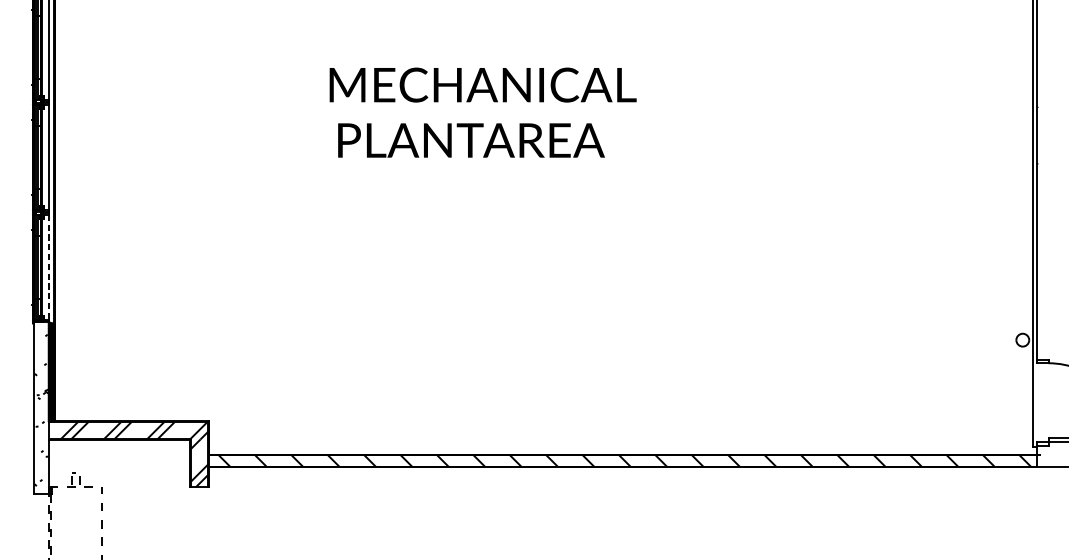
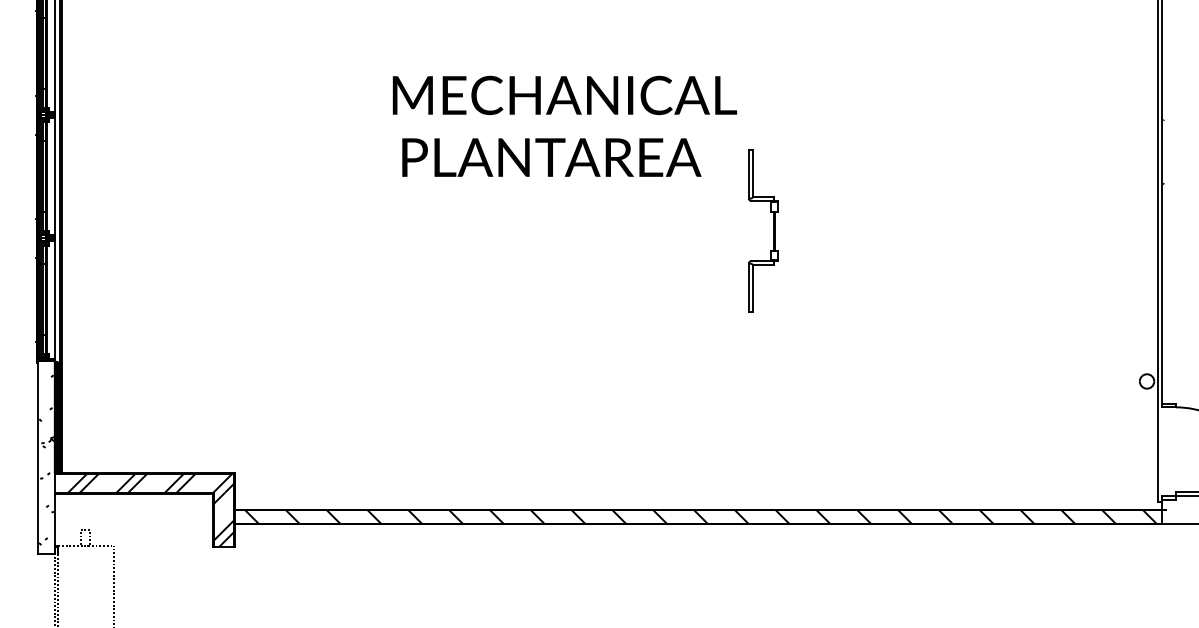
text: (482, 111) -> (564, 125), moved
part: (689, 205) -> (773, 230), added
line: (48, 267) -> (54, 299), dashed -> solid

